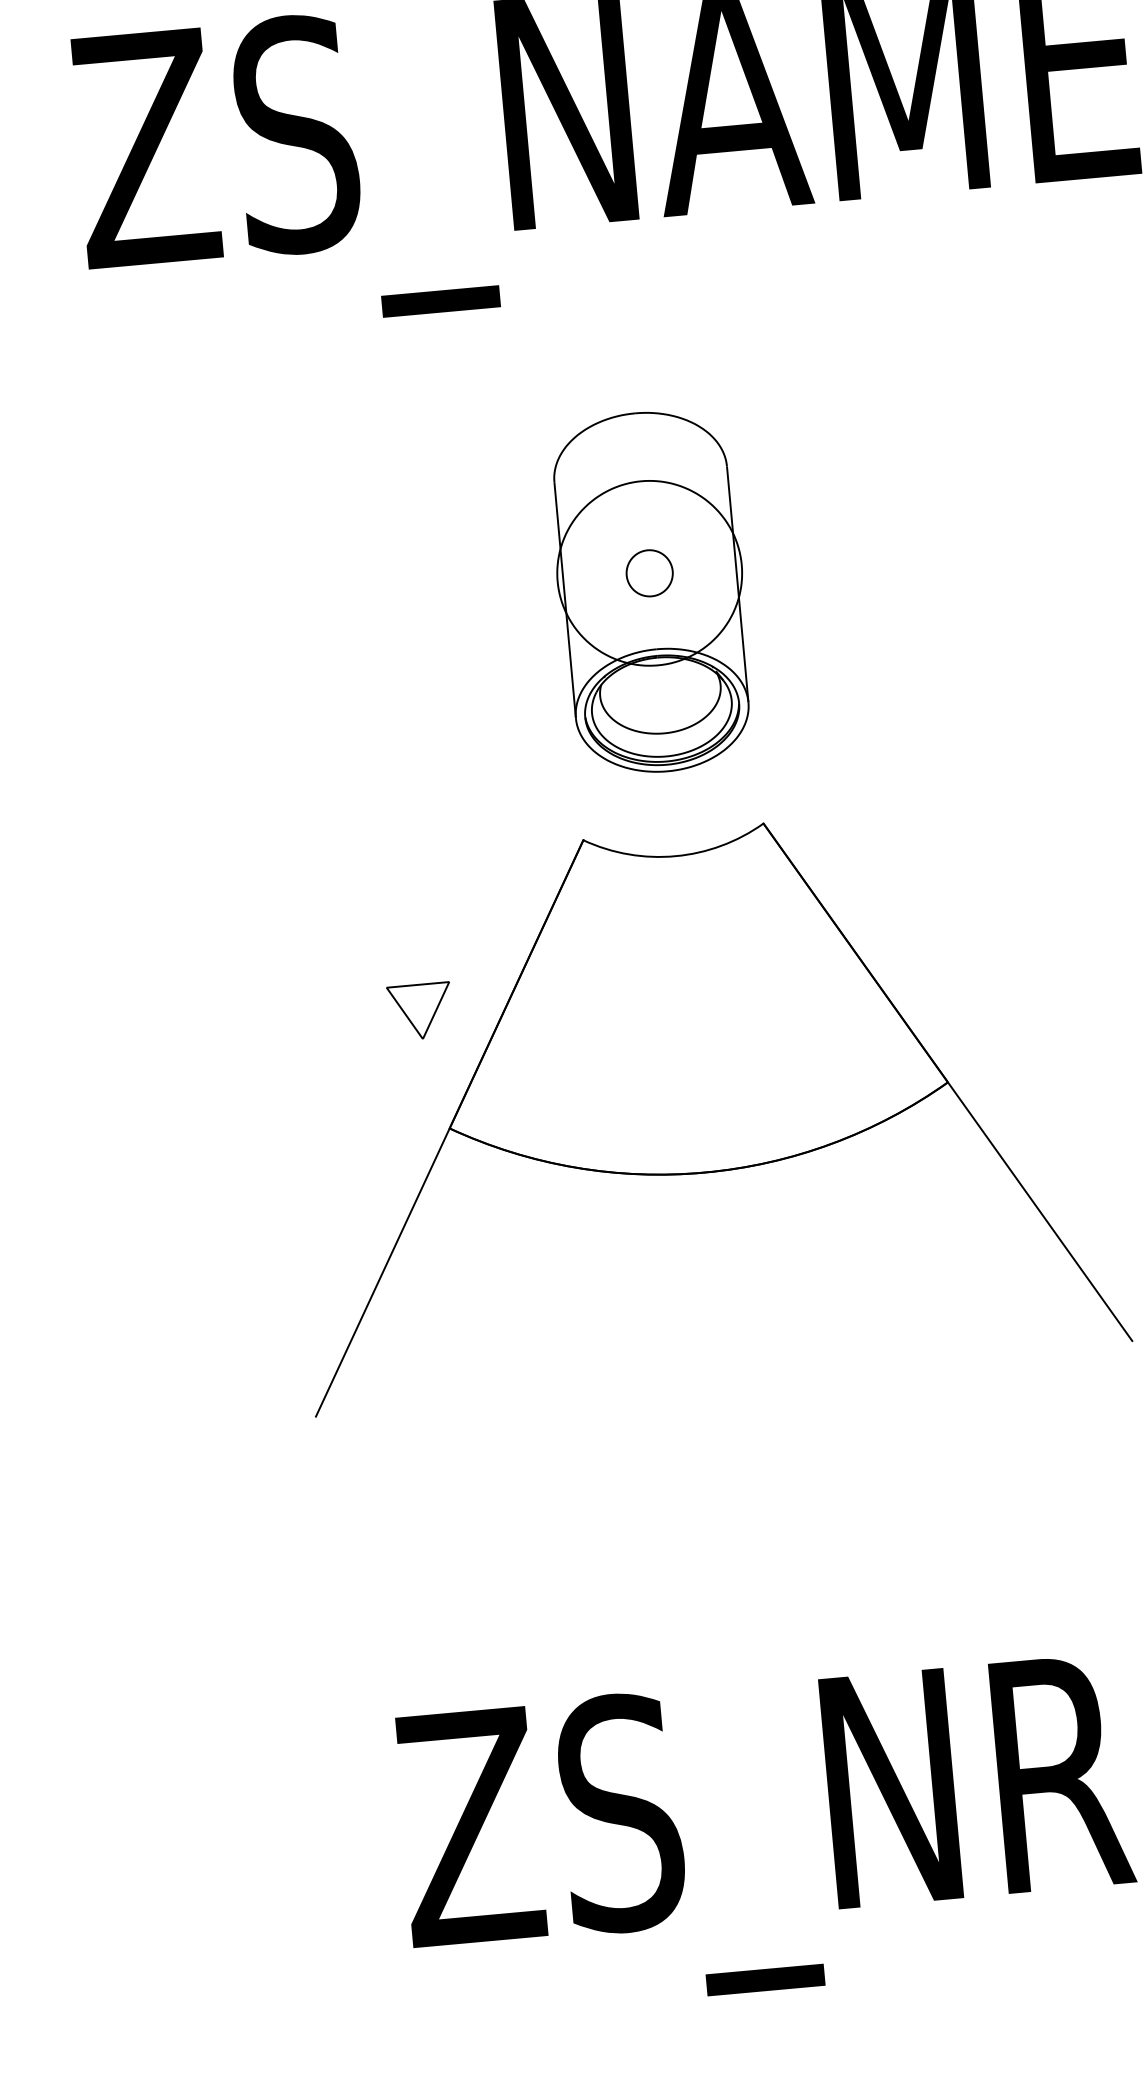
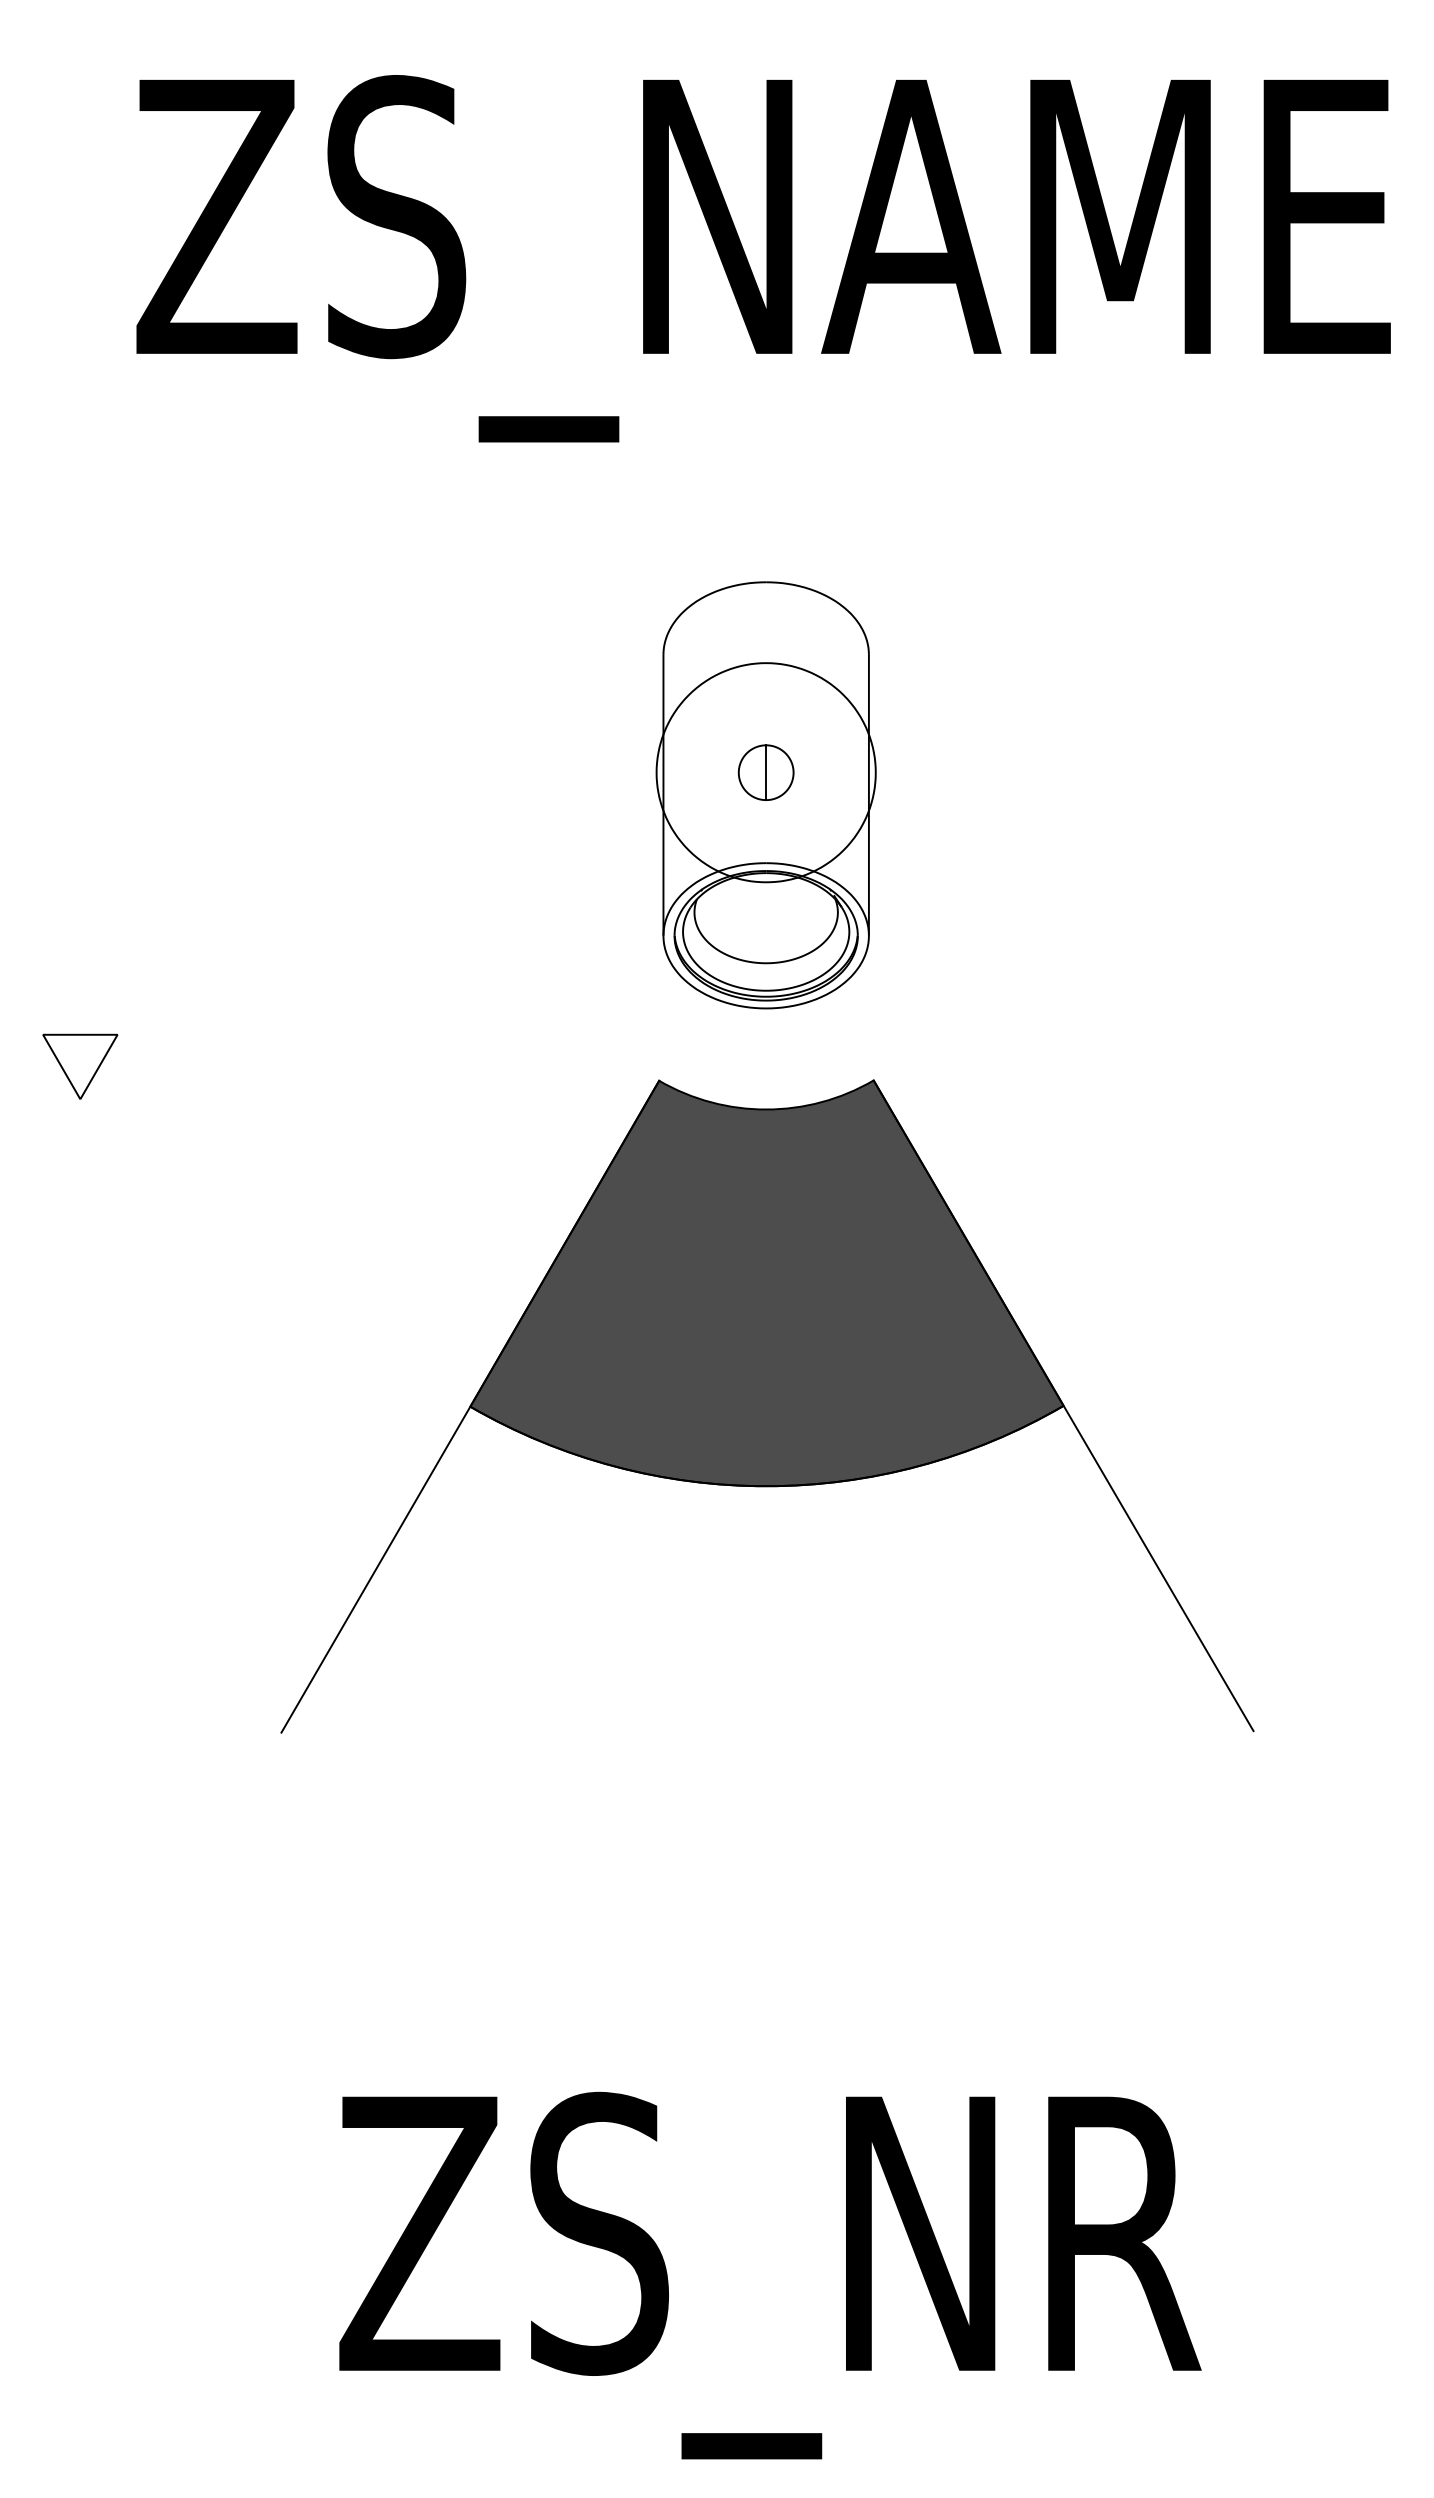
line: (649, 573) -> (766, 772), added
fill: (689, 1002) -> (766, 1283), added
part: (420, 1011) -> (80, 1066), moved

